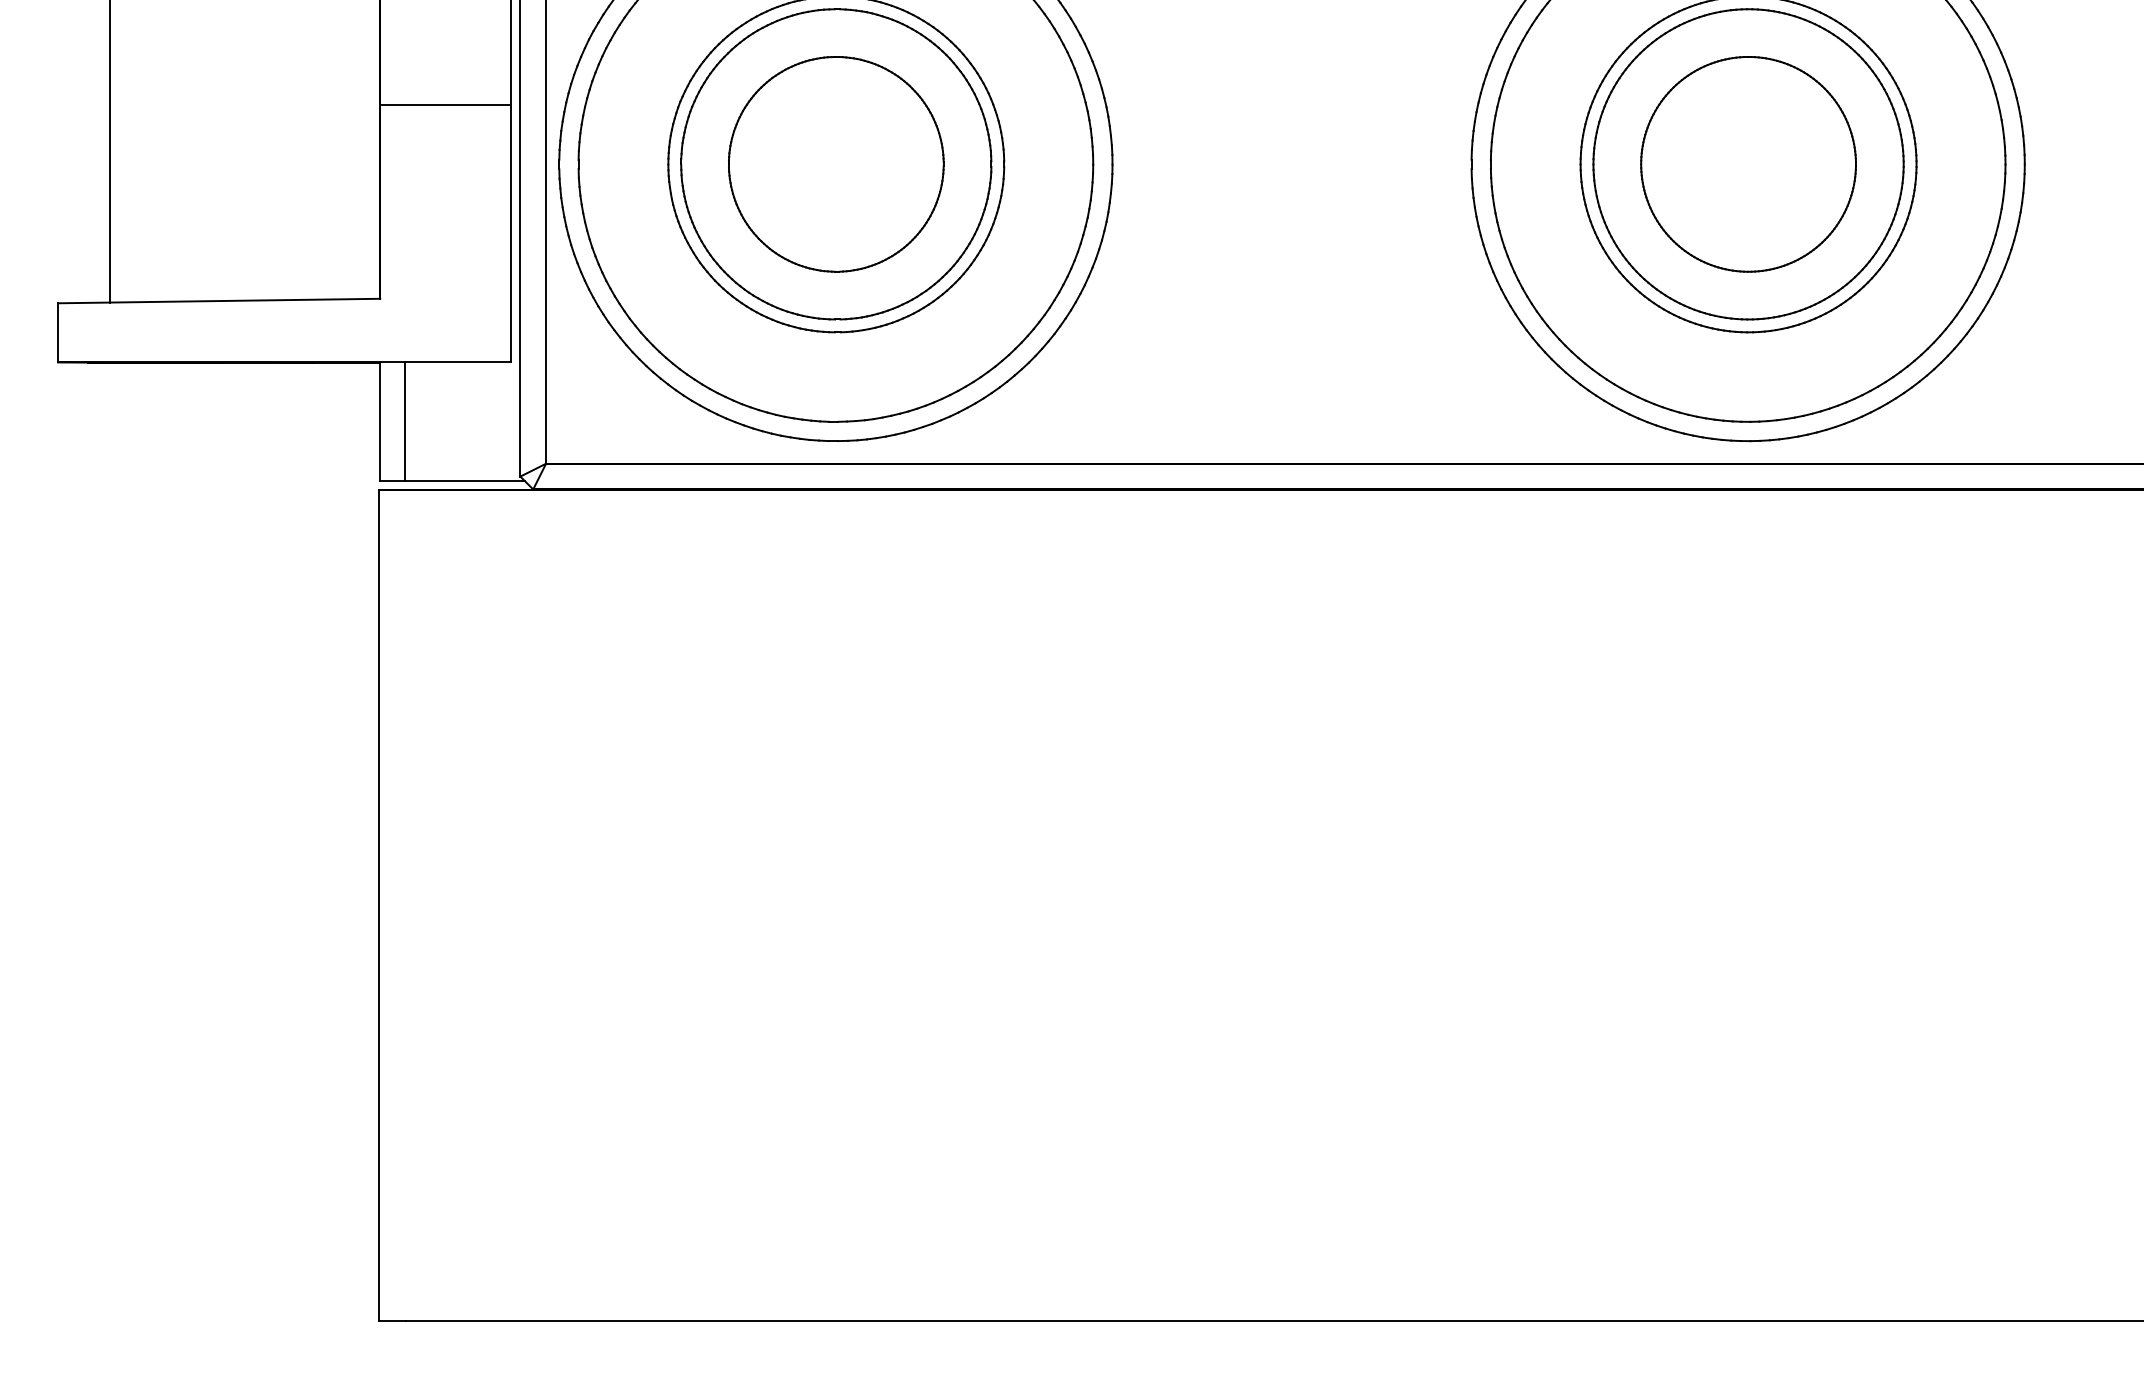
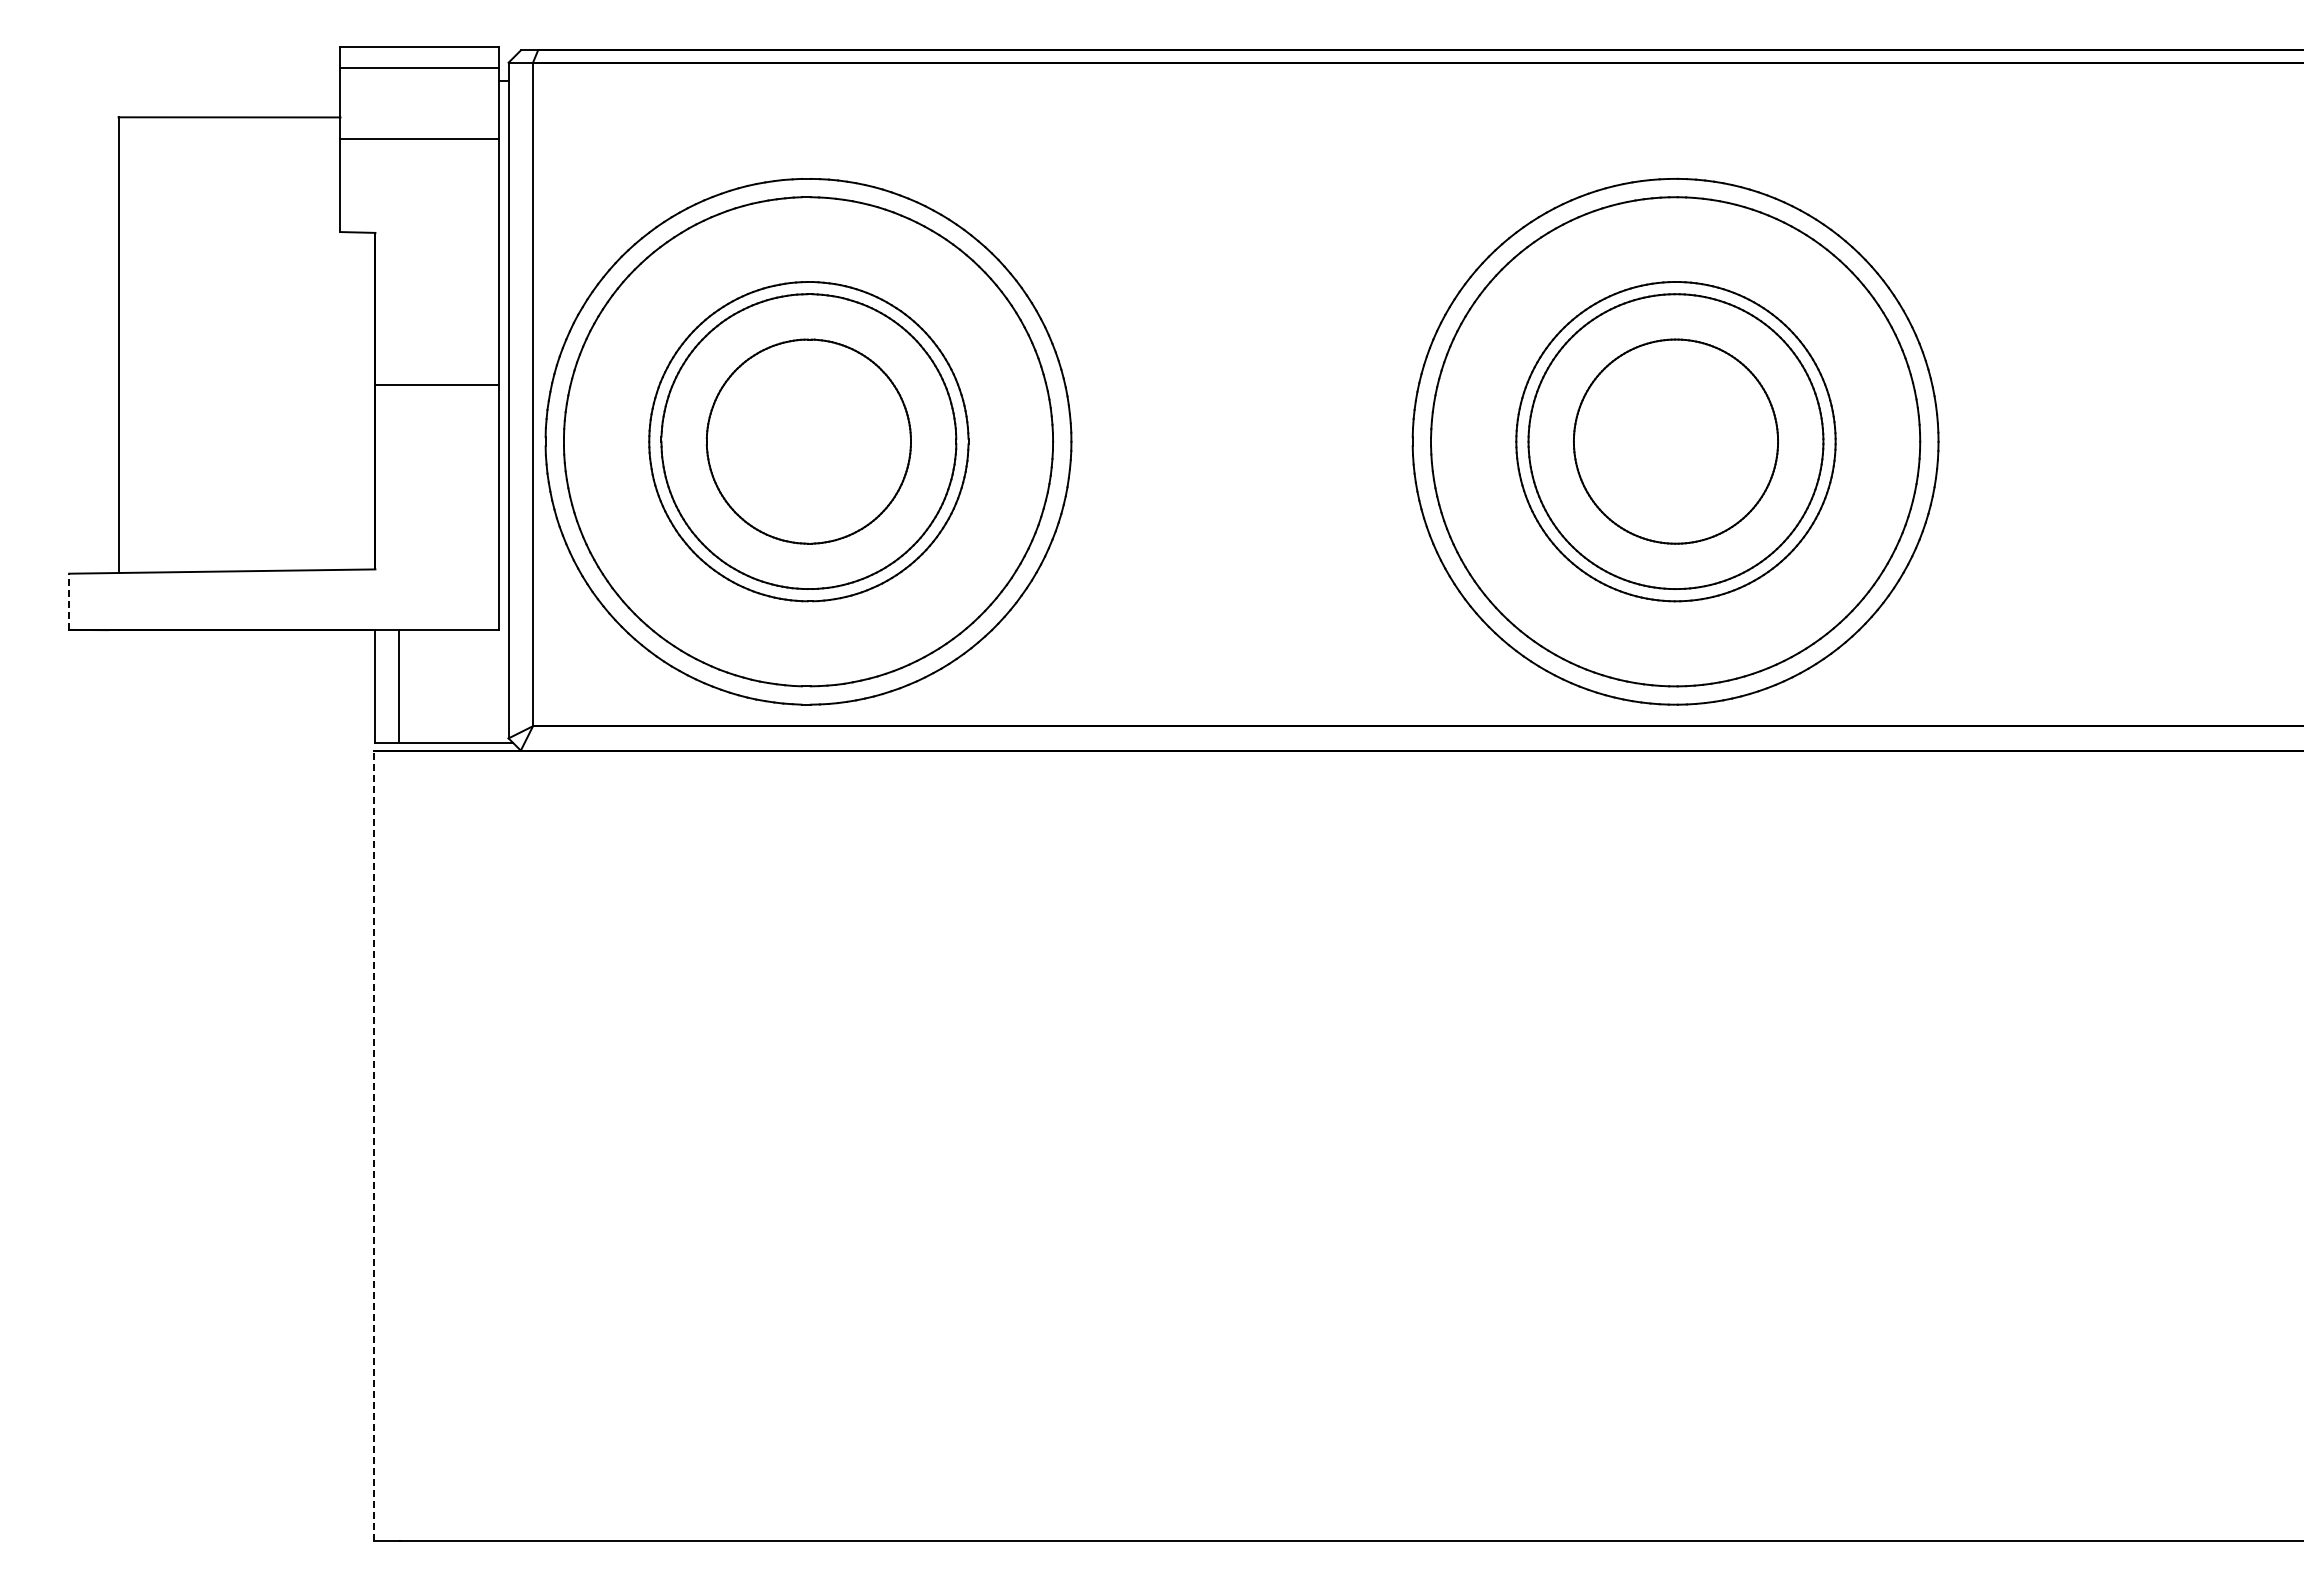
line: (58, 332) -> (69, 601), solid -> dashed
line: (379, 904) -> (374, 1145), solid -> dashed

